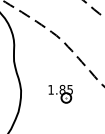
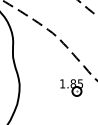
part: (60, 93) -> (71, 87), moved

